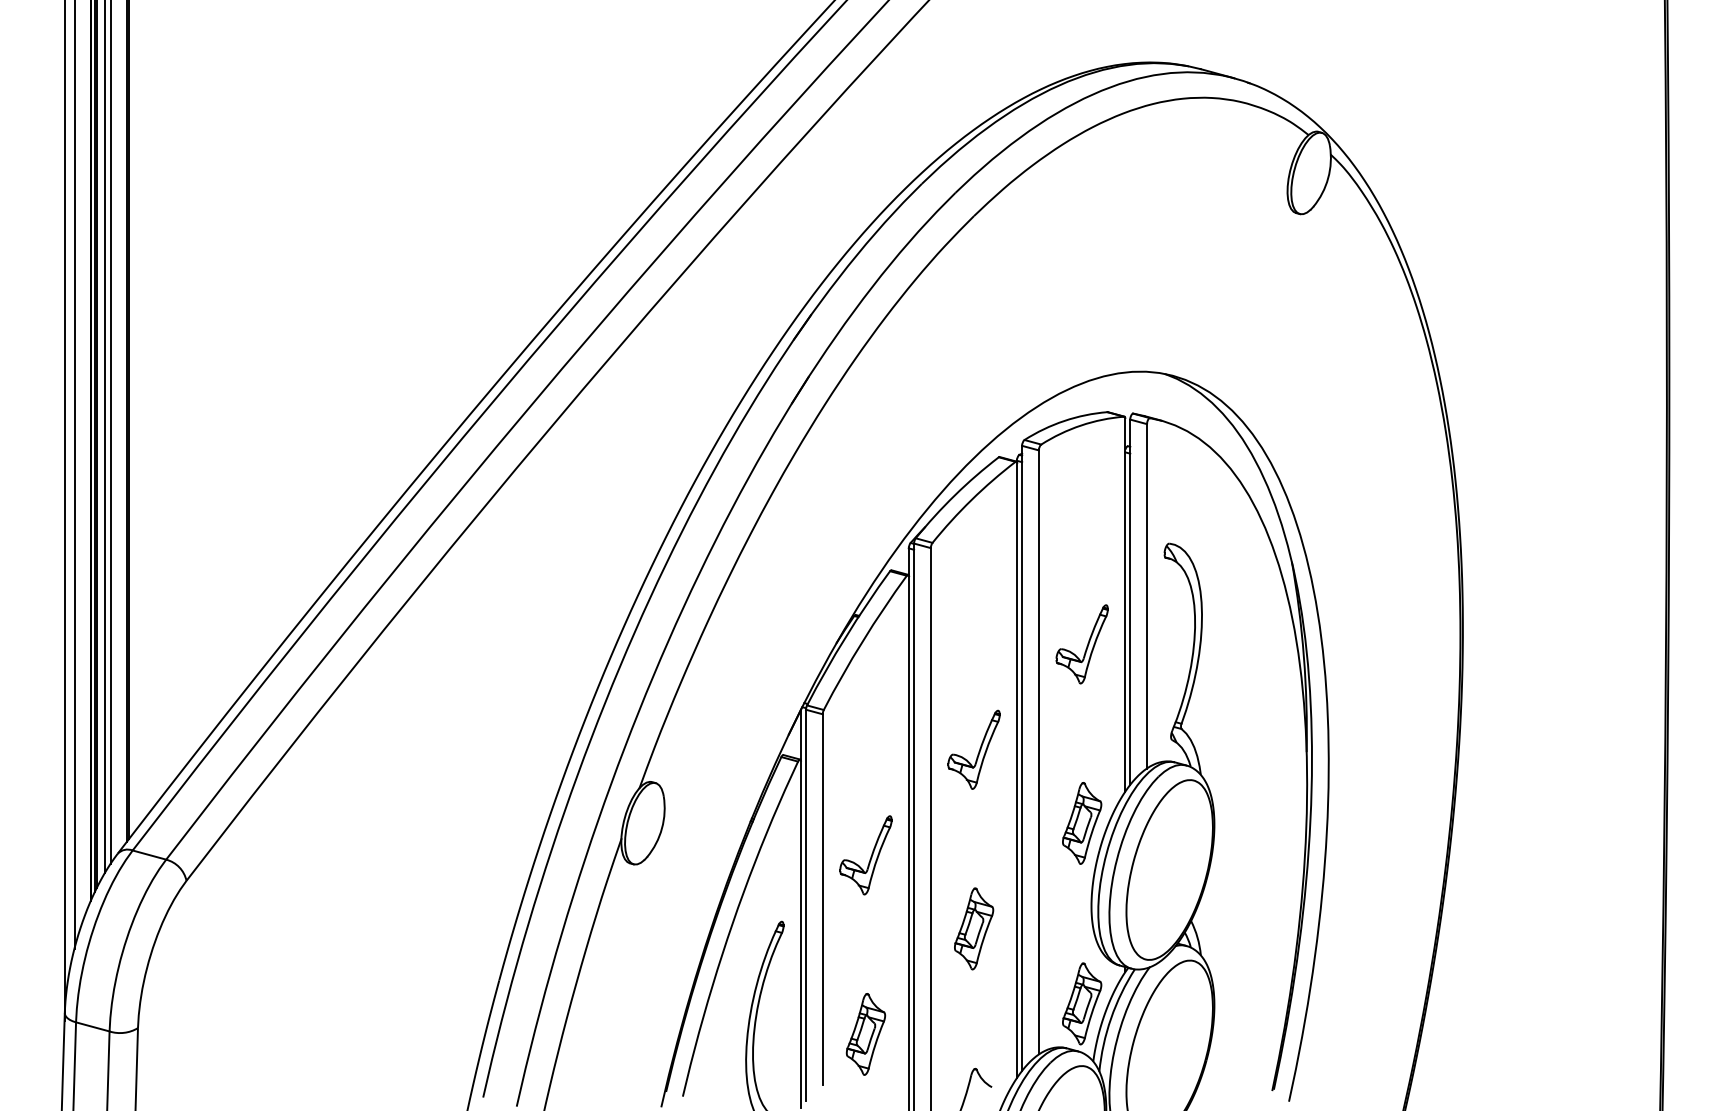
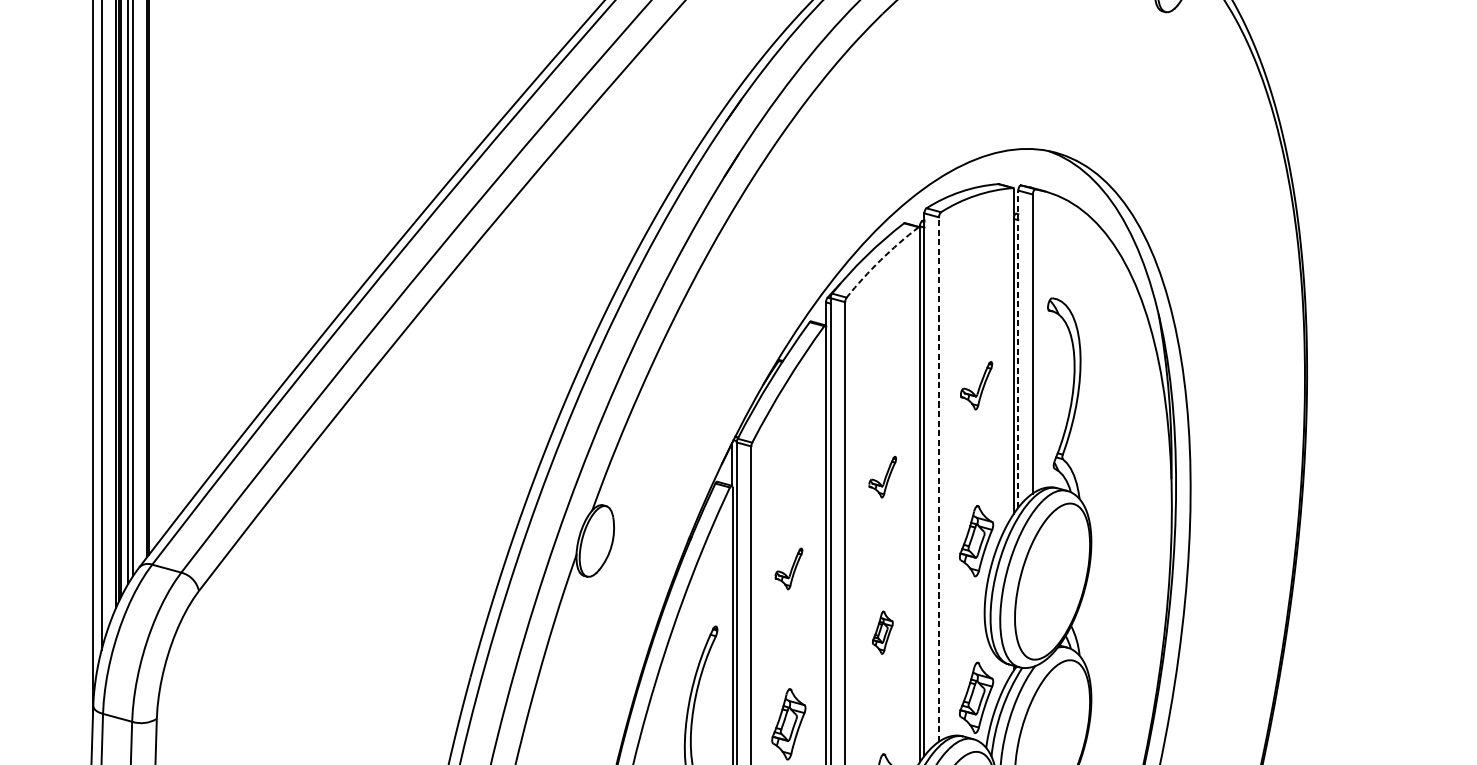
arc: (971, 499) -> (880, 259), solid -> dashed
line: (1130, 602) -> (1018, 349), solid -> dashed
part: (1081, 644) -> (975, 385), size x0.7
part: (973, 749) -> (882, 476), size x0.6
line: (1038, 751) -> (938, 478), solid -> dashed
part: (865, 855) -> (788, 569), size x0.6
part: (974, 928) -> (883, 632), size x0.6

